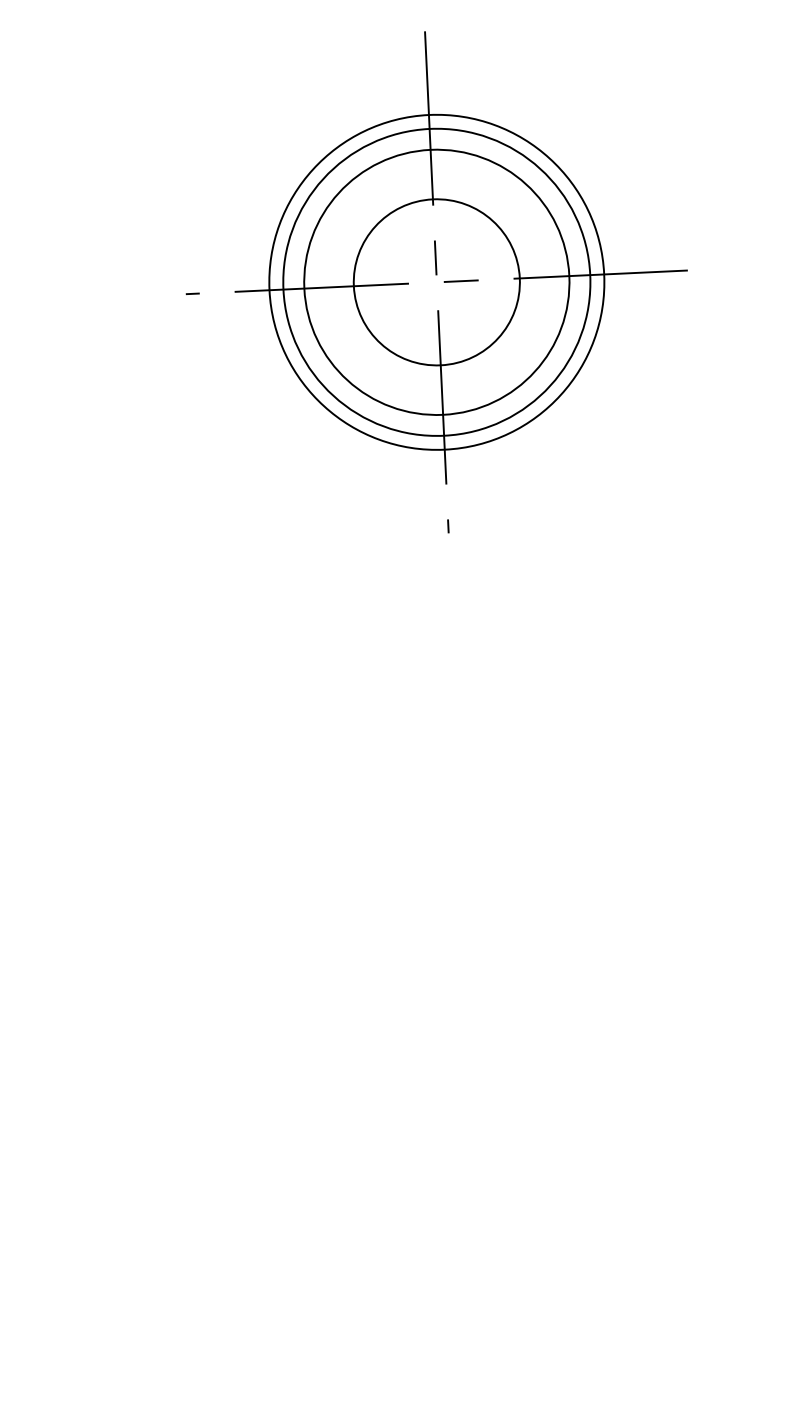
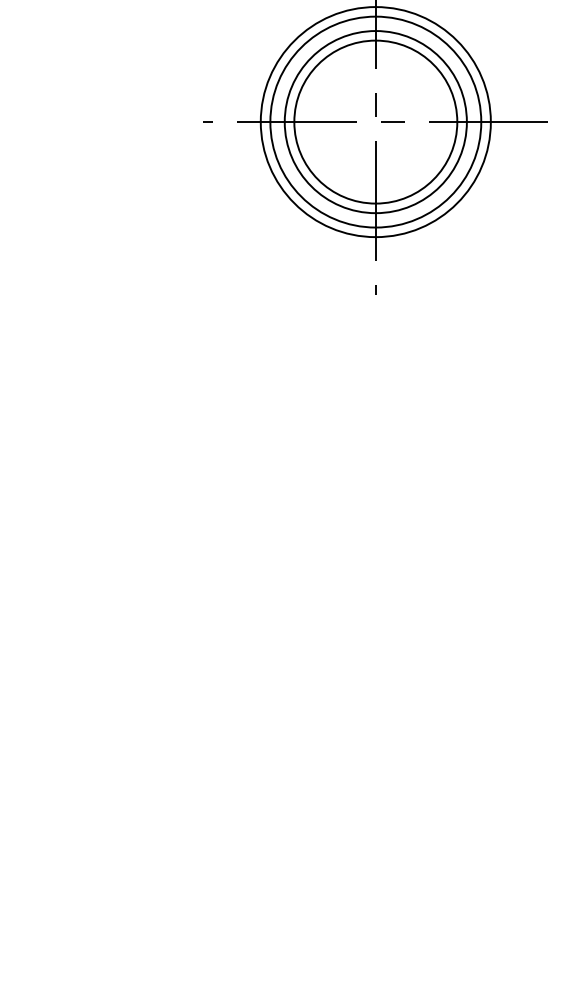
circle: (436, 281) -> (375, 121), size x1.43

